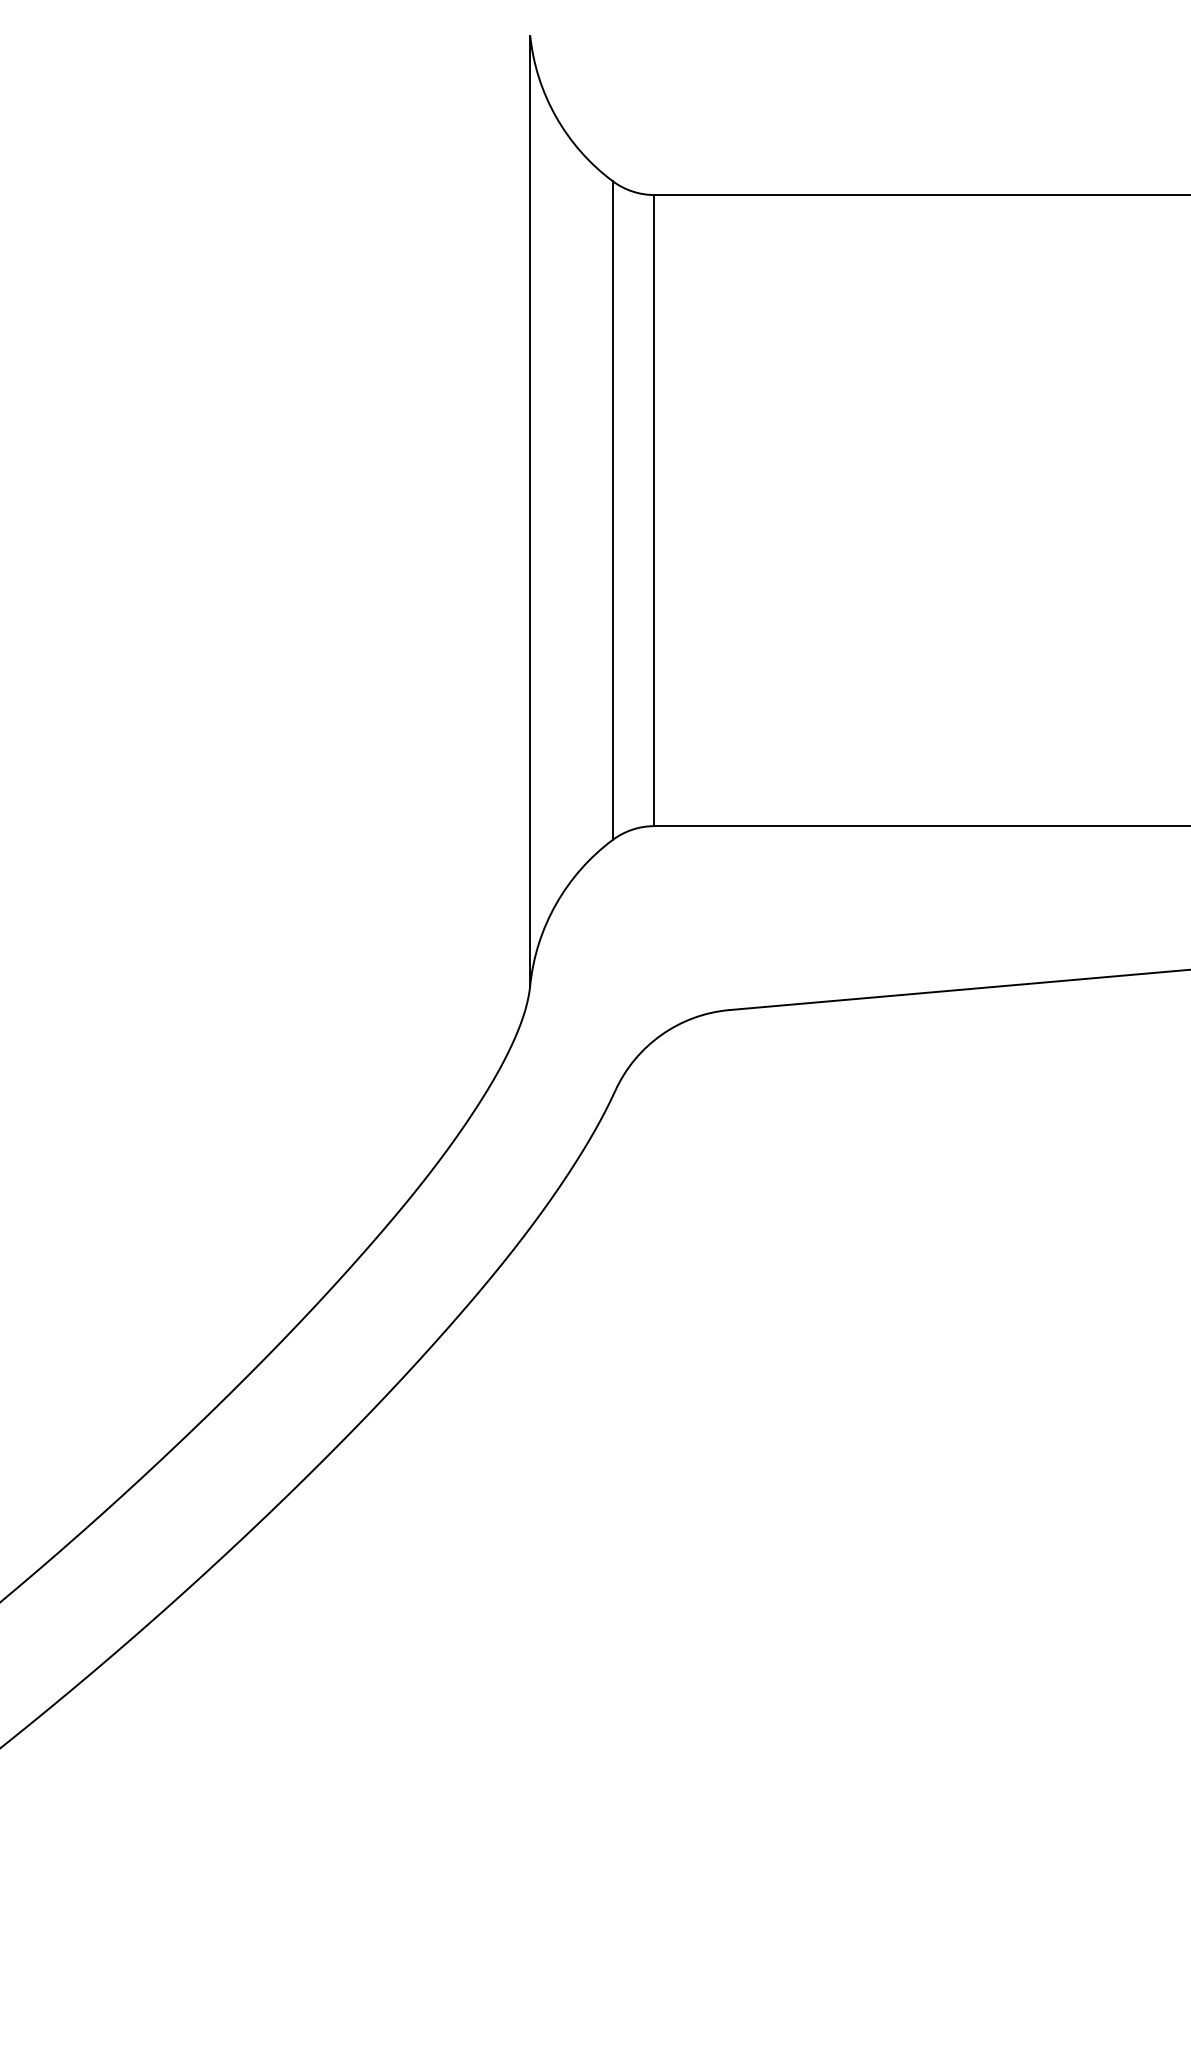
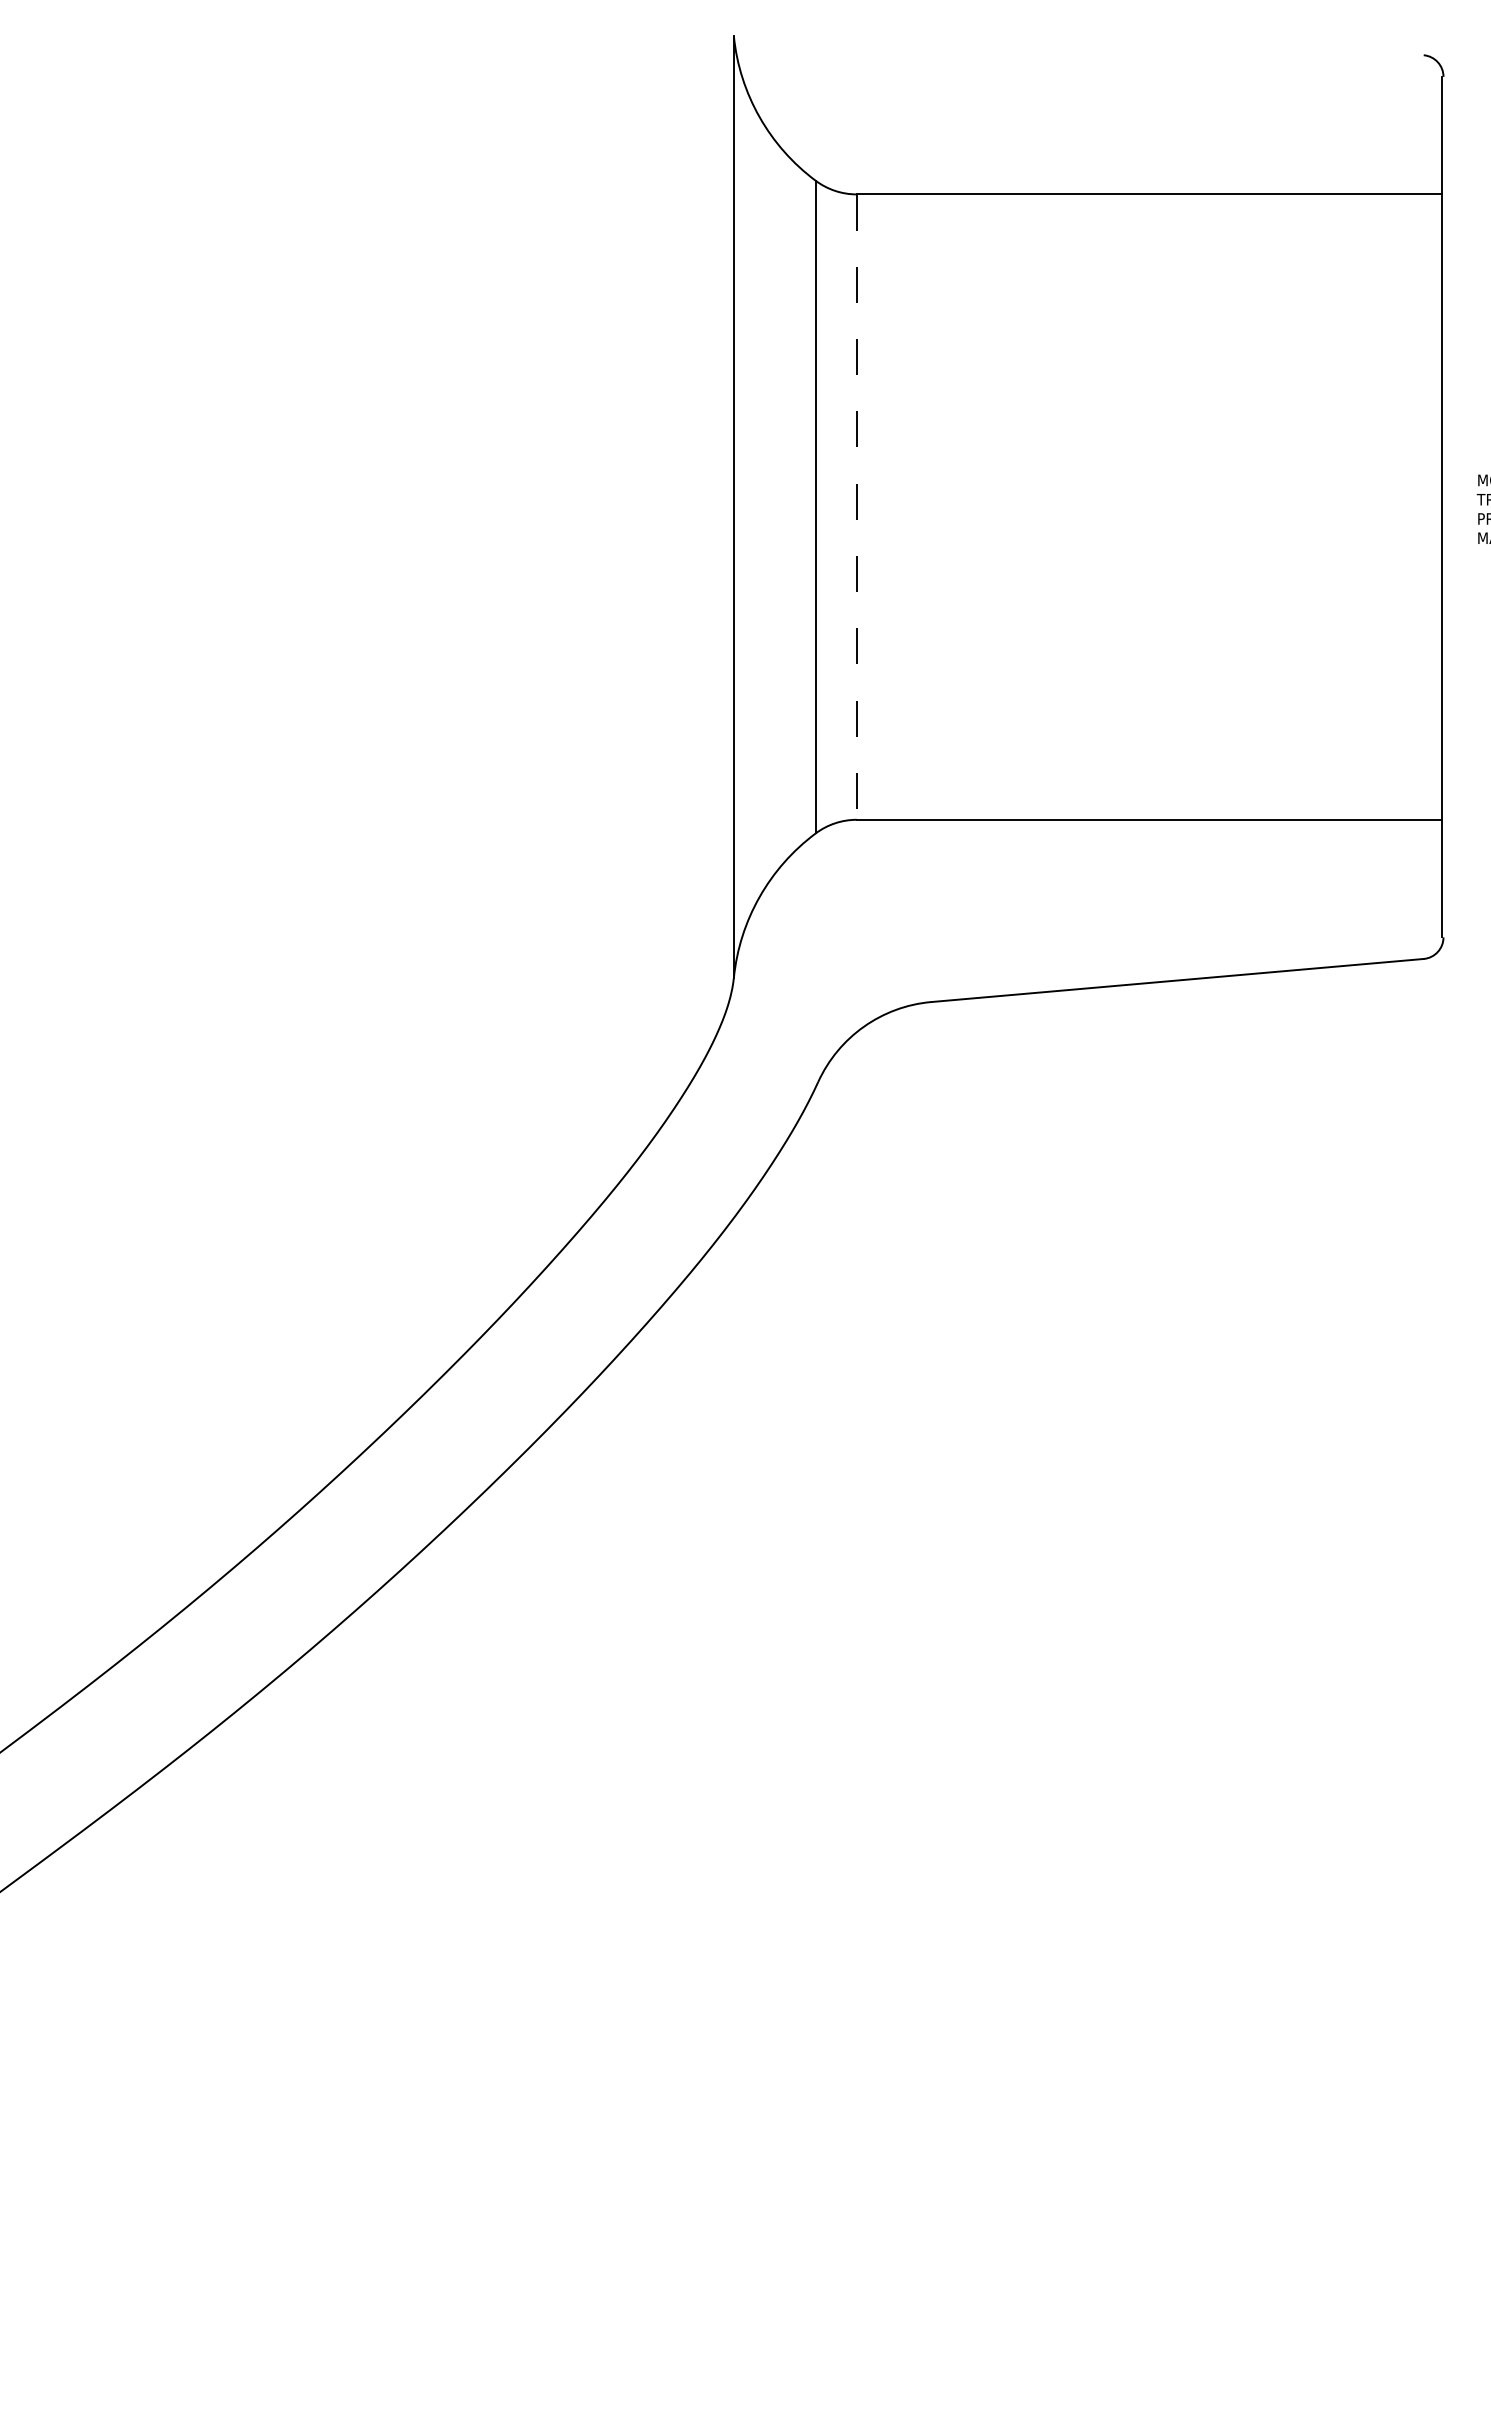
line: (653, 510) -> (856, 507), solid -> dashed

